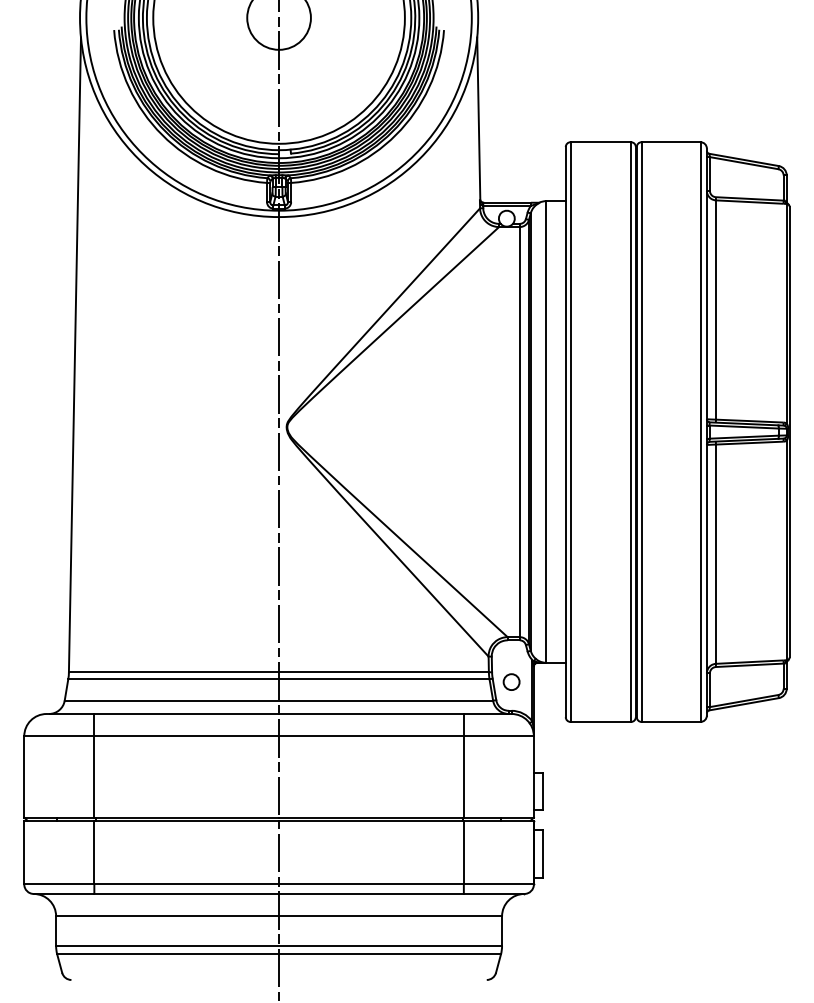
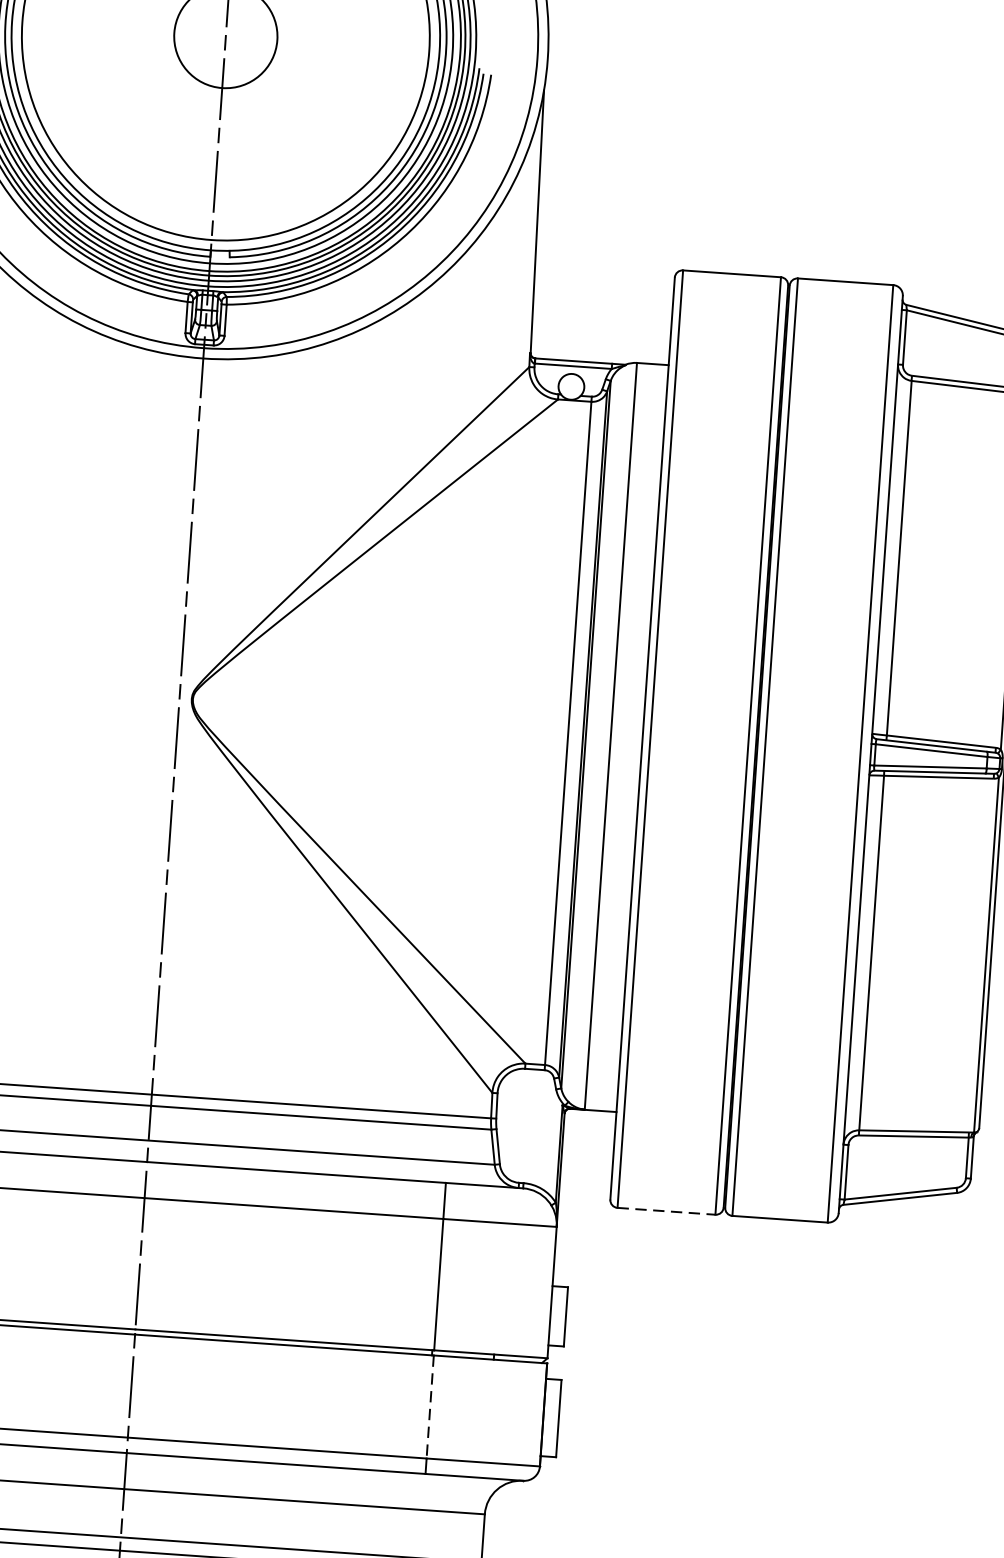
circle: (511, 681) -> (526, 1135), removed
line: (601, 721) -> (667, 1210), solid -> dashed
line: (463, 852) -> (429, 1406), solid -> dashed

